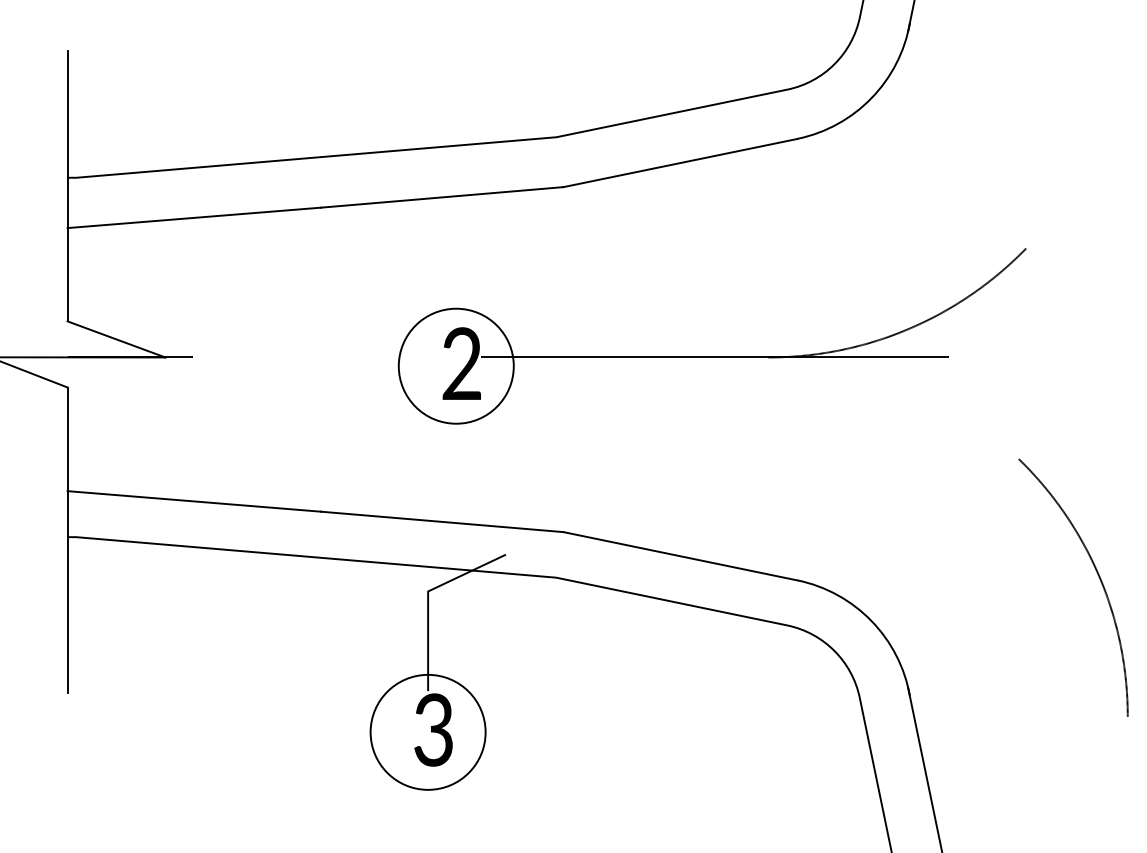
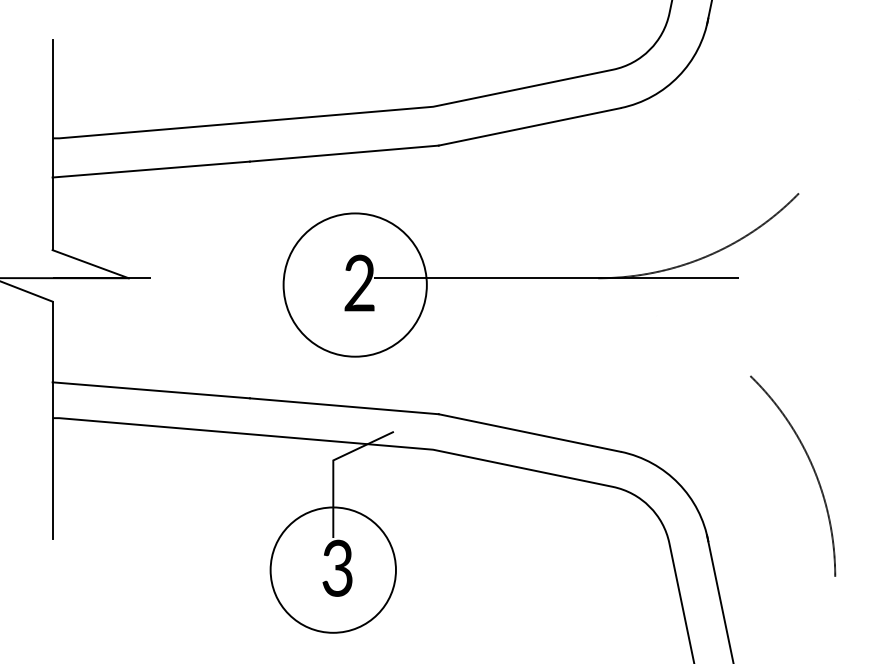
circle: (455, 365) -> (354, 284), size x1.6
arc: (1097, 575) -> (811, 466), moved
circle: (427, 731) -> (332, 569), size x1.4

